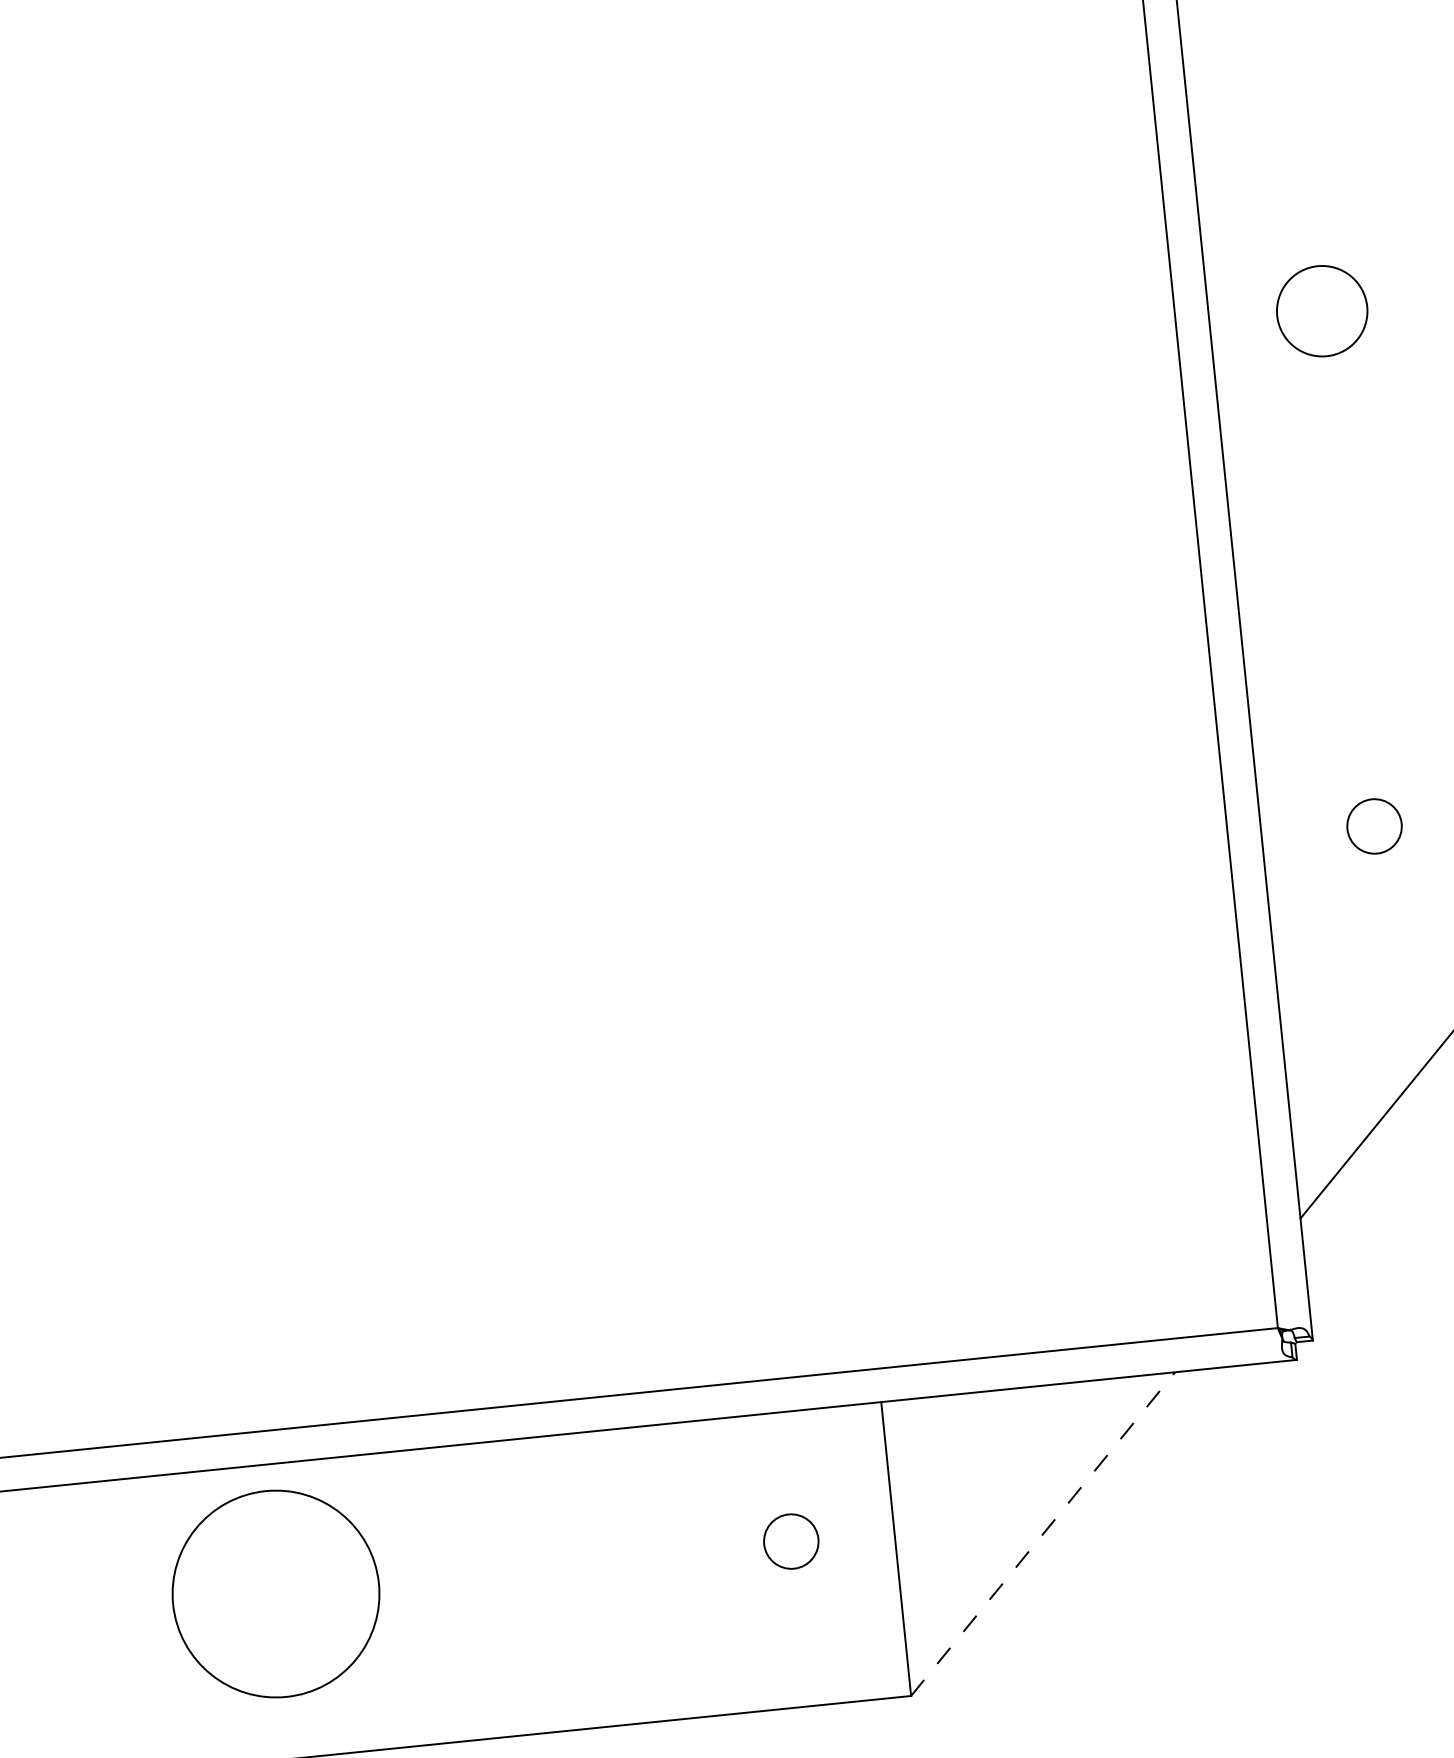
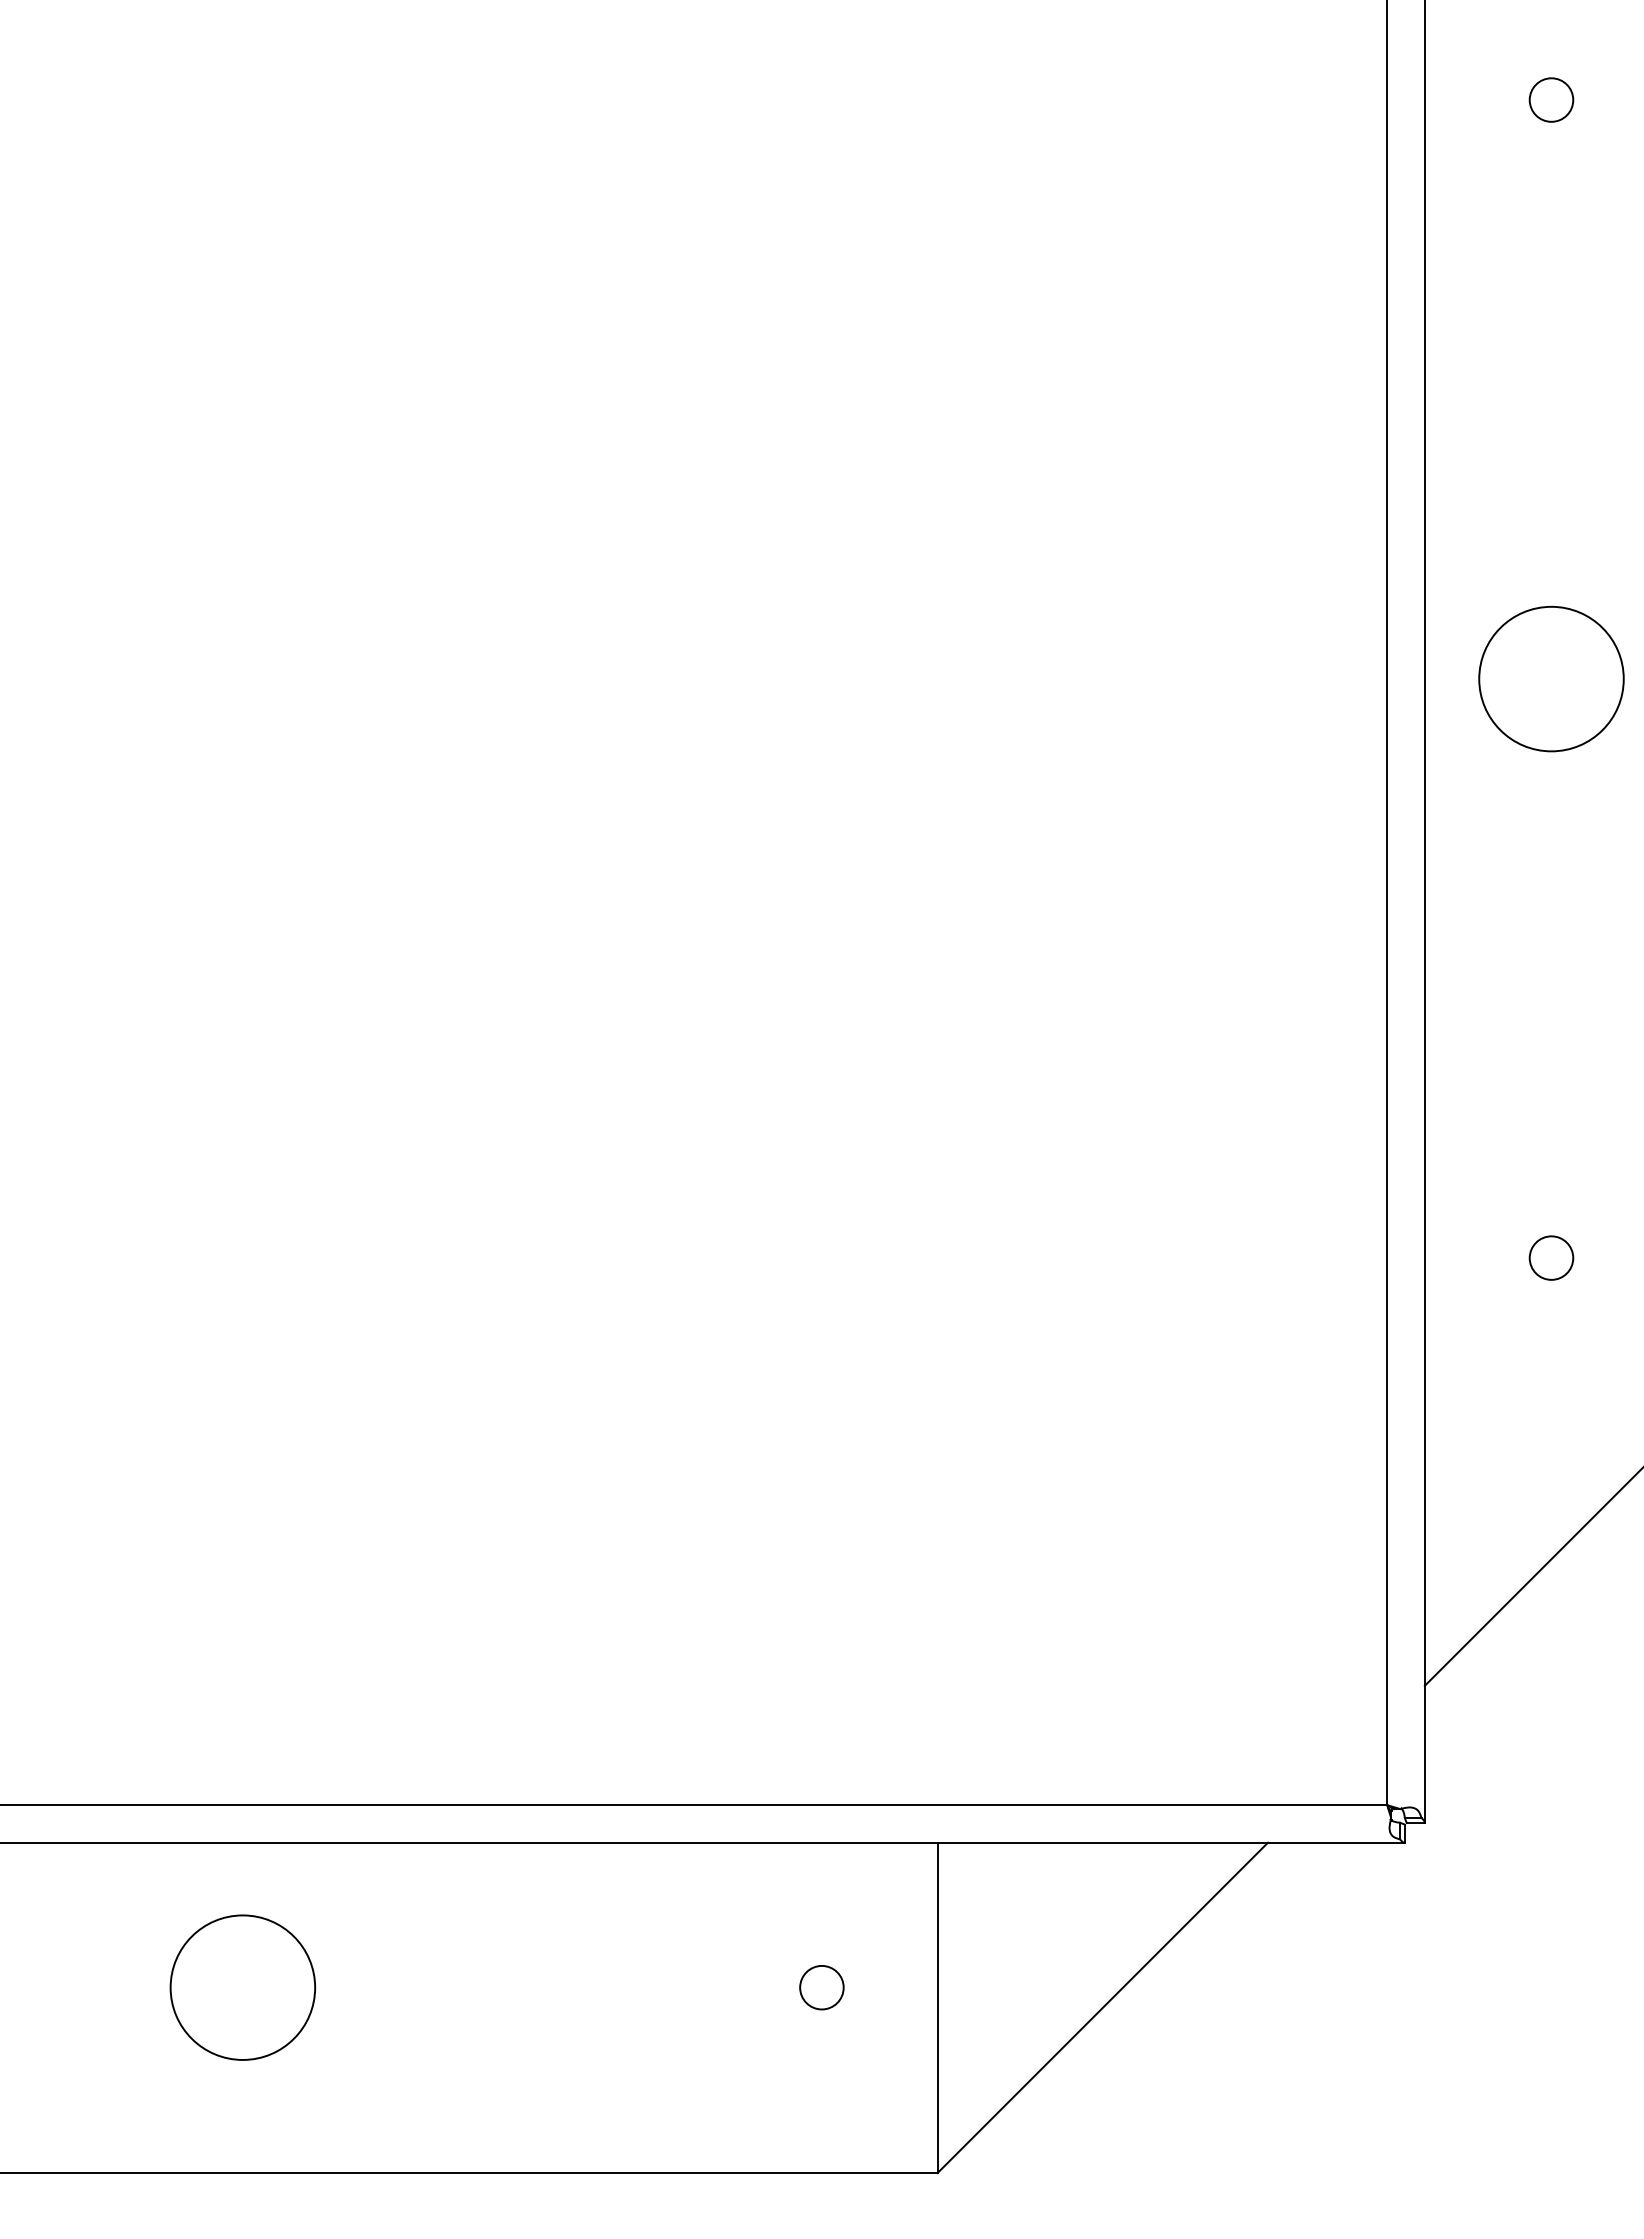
circle: (1322, 310) -> (1551, 678), size x1.43
circle: (1374, 825) -> (1551, 1257), size x0.71
line: (1042, 1533) -> (1102, 2007), dashed -> solid
circle: (790, 1541) -> (821, 1987), size x0.71
circle: (275, 1593) -> (242, 1987), size x0.62

